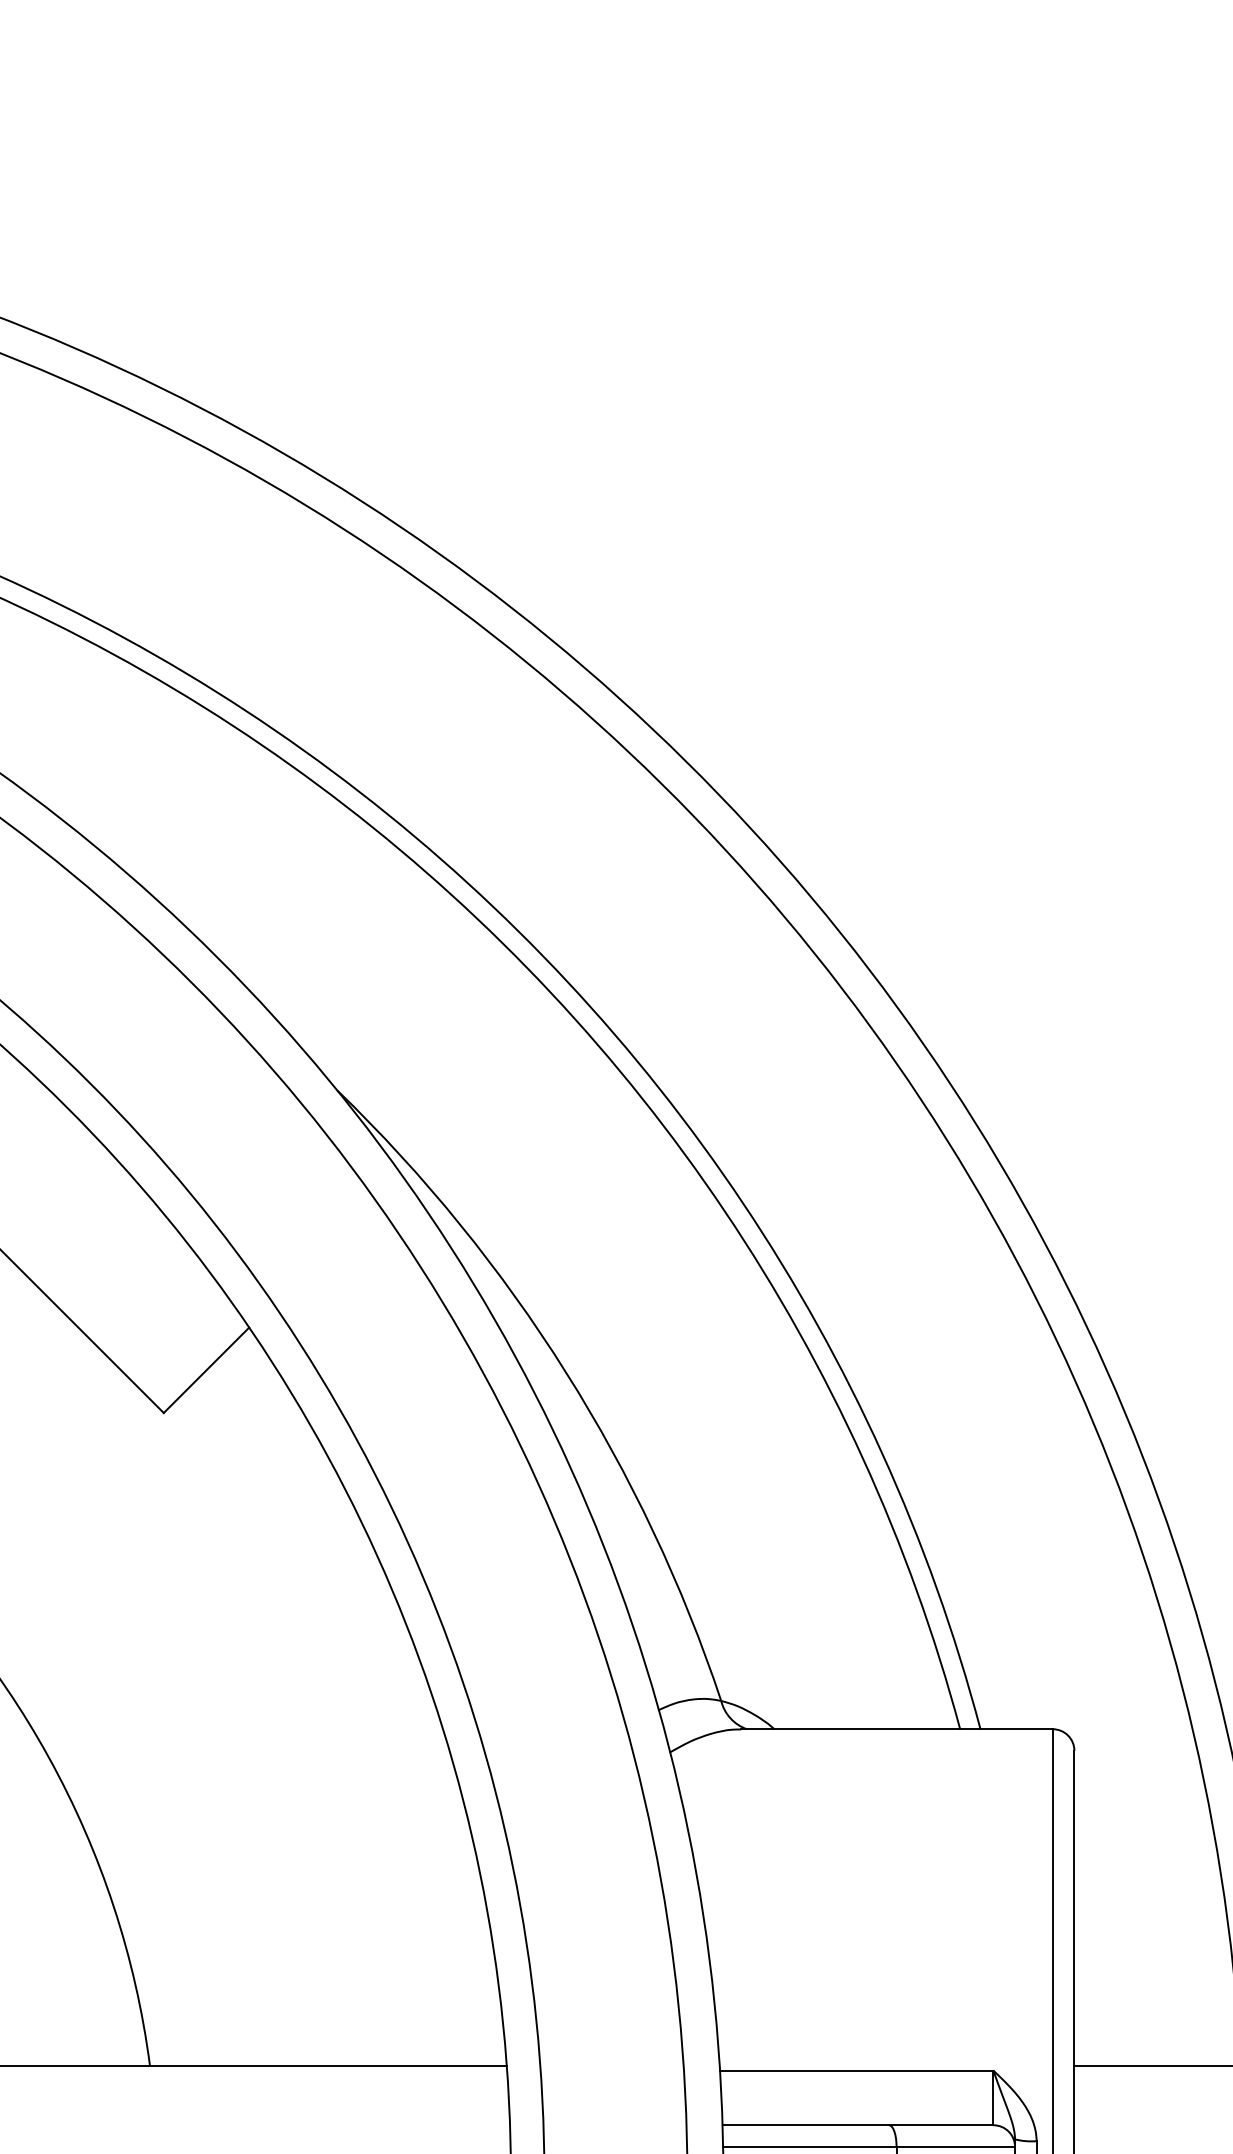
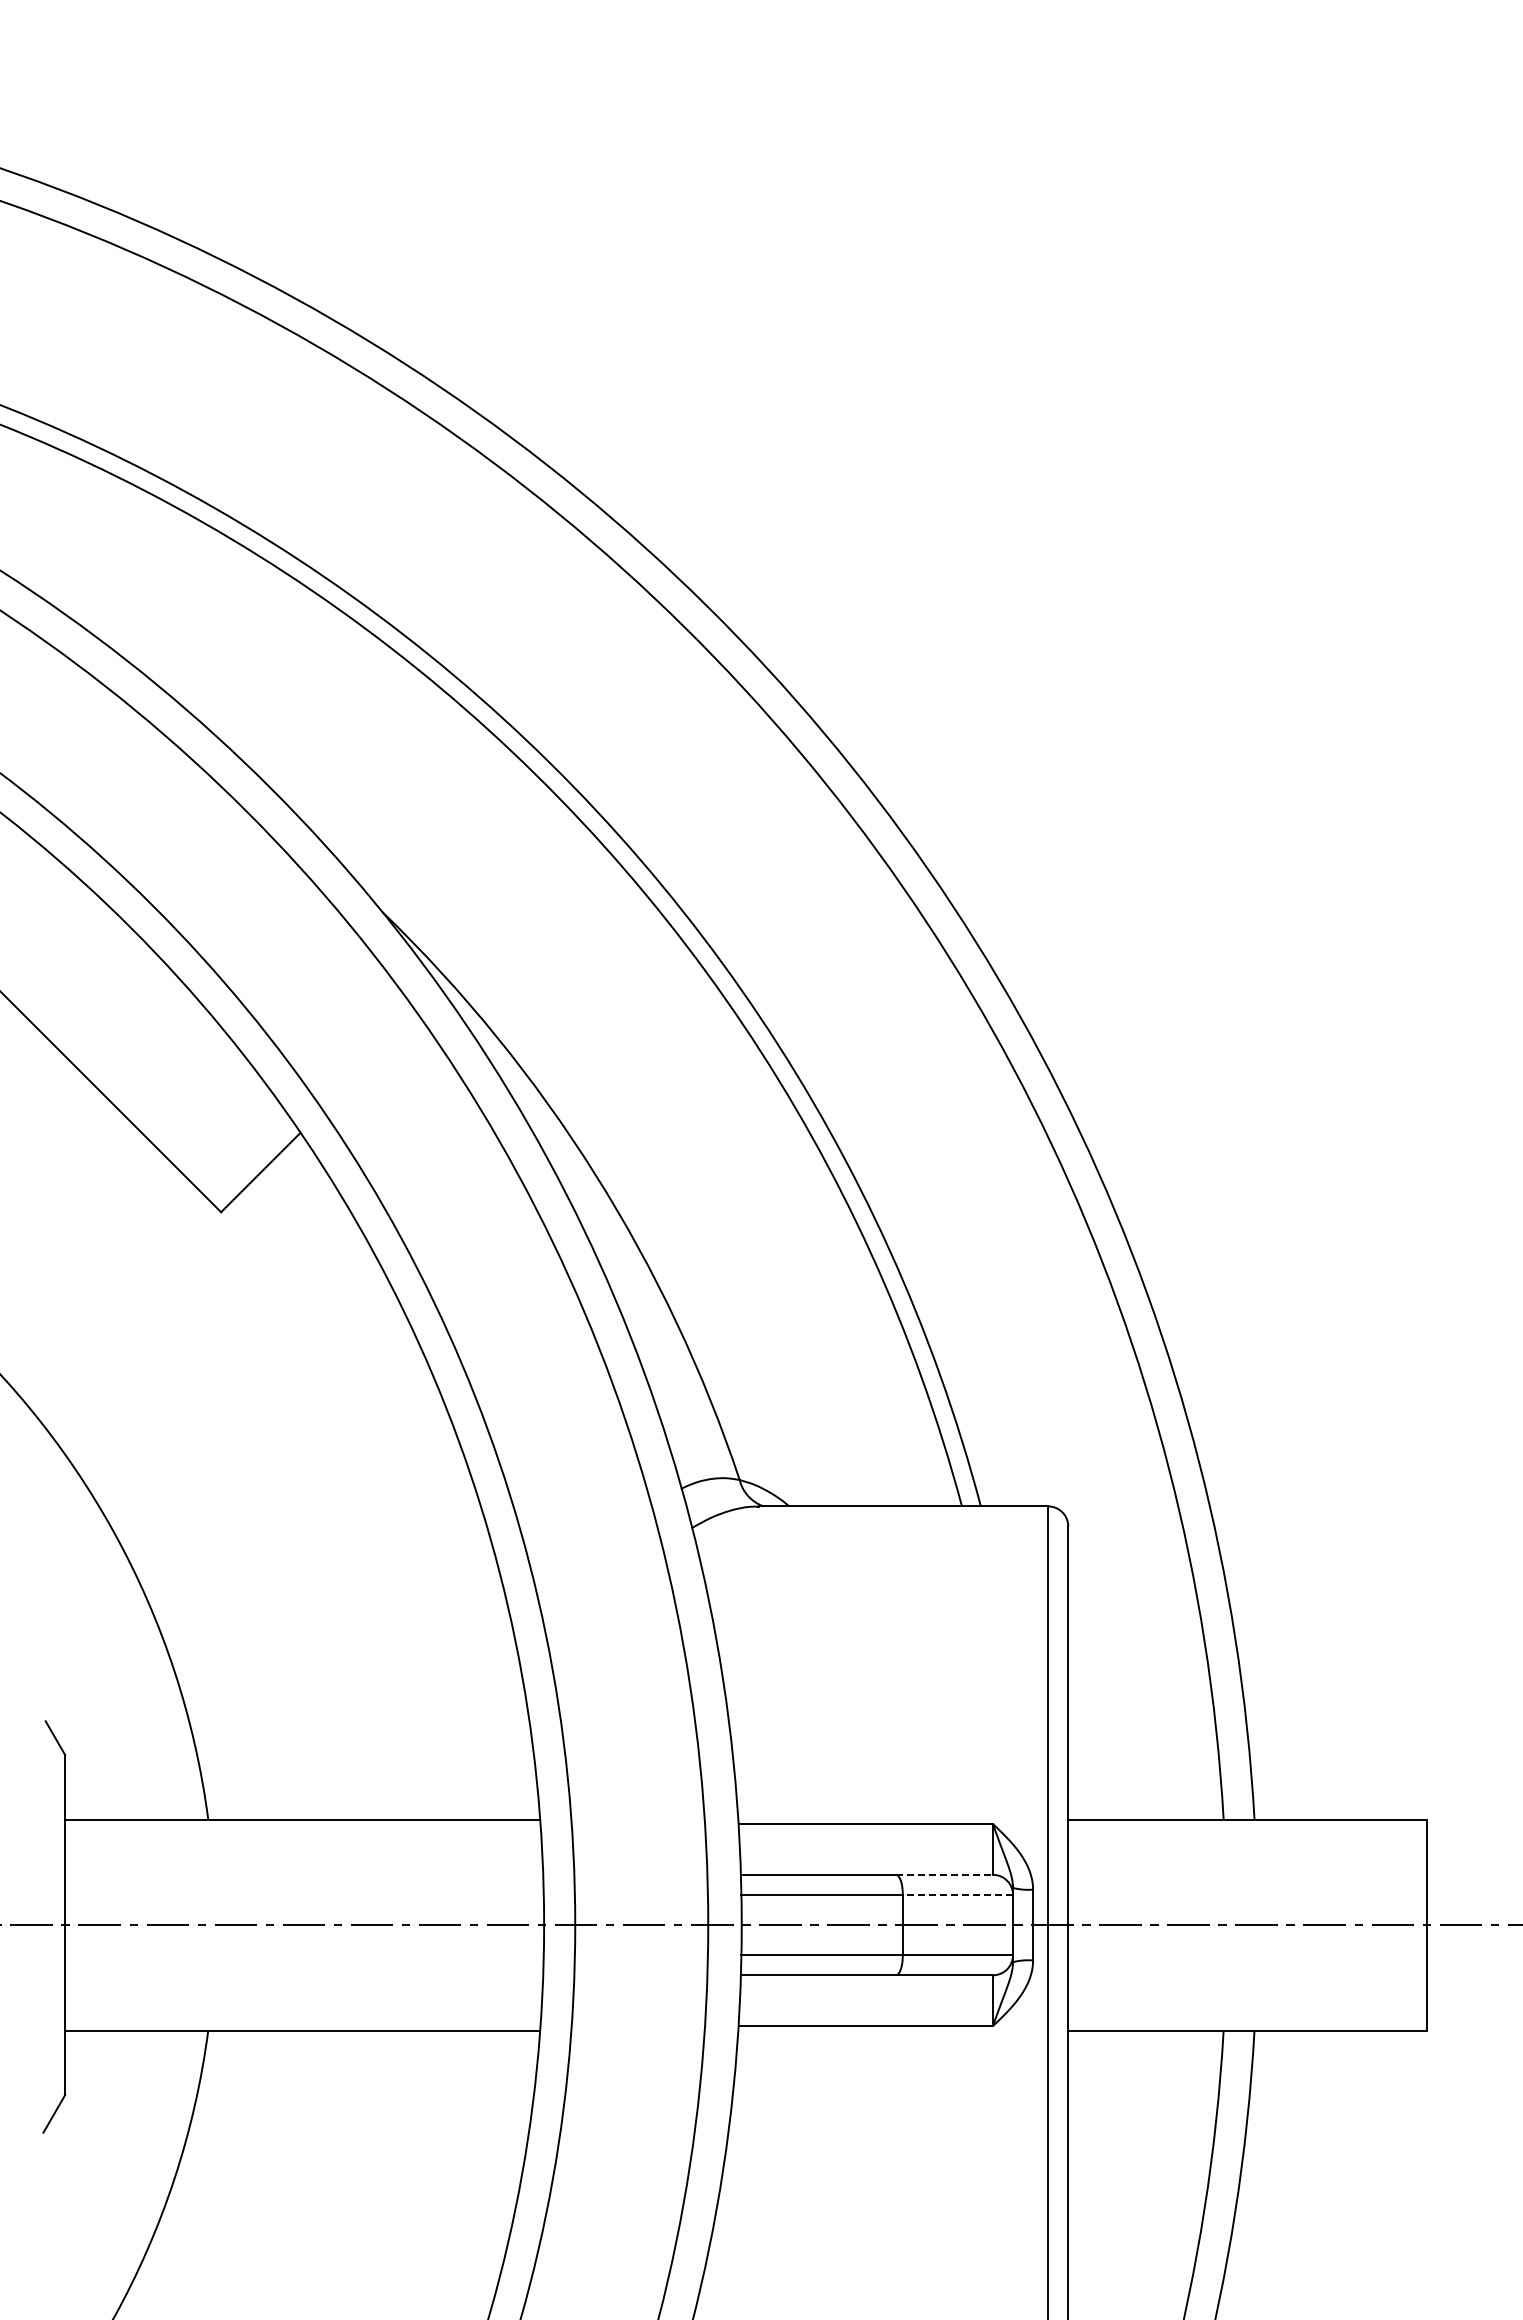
line: (941, 2124) -> (944, 1874), solid -> dashed
line: (955, 2146) -> (957, 1894), solid -> dashed

